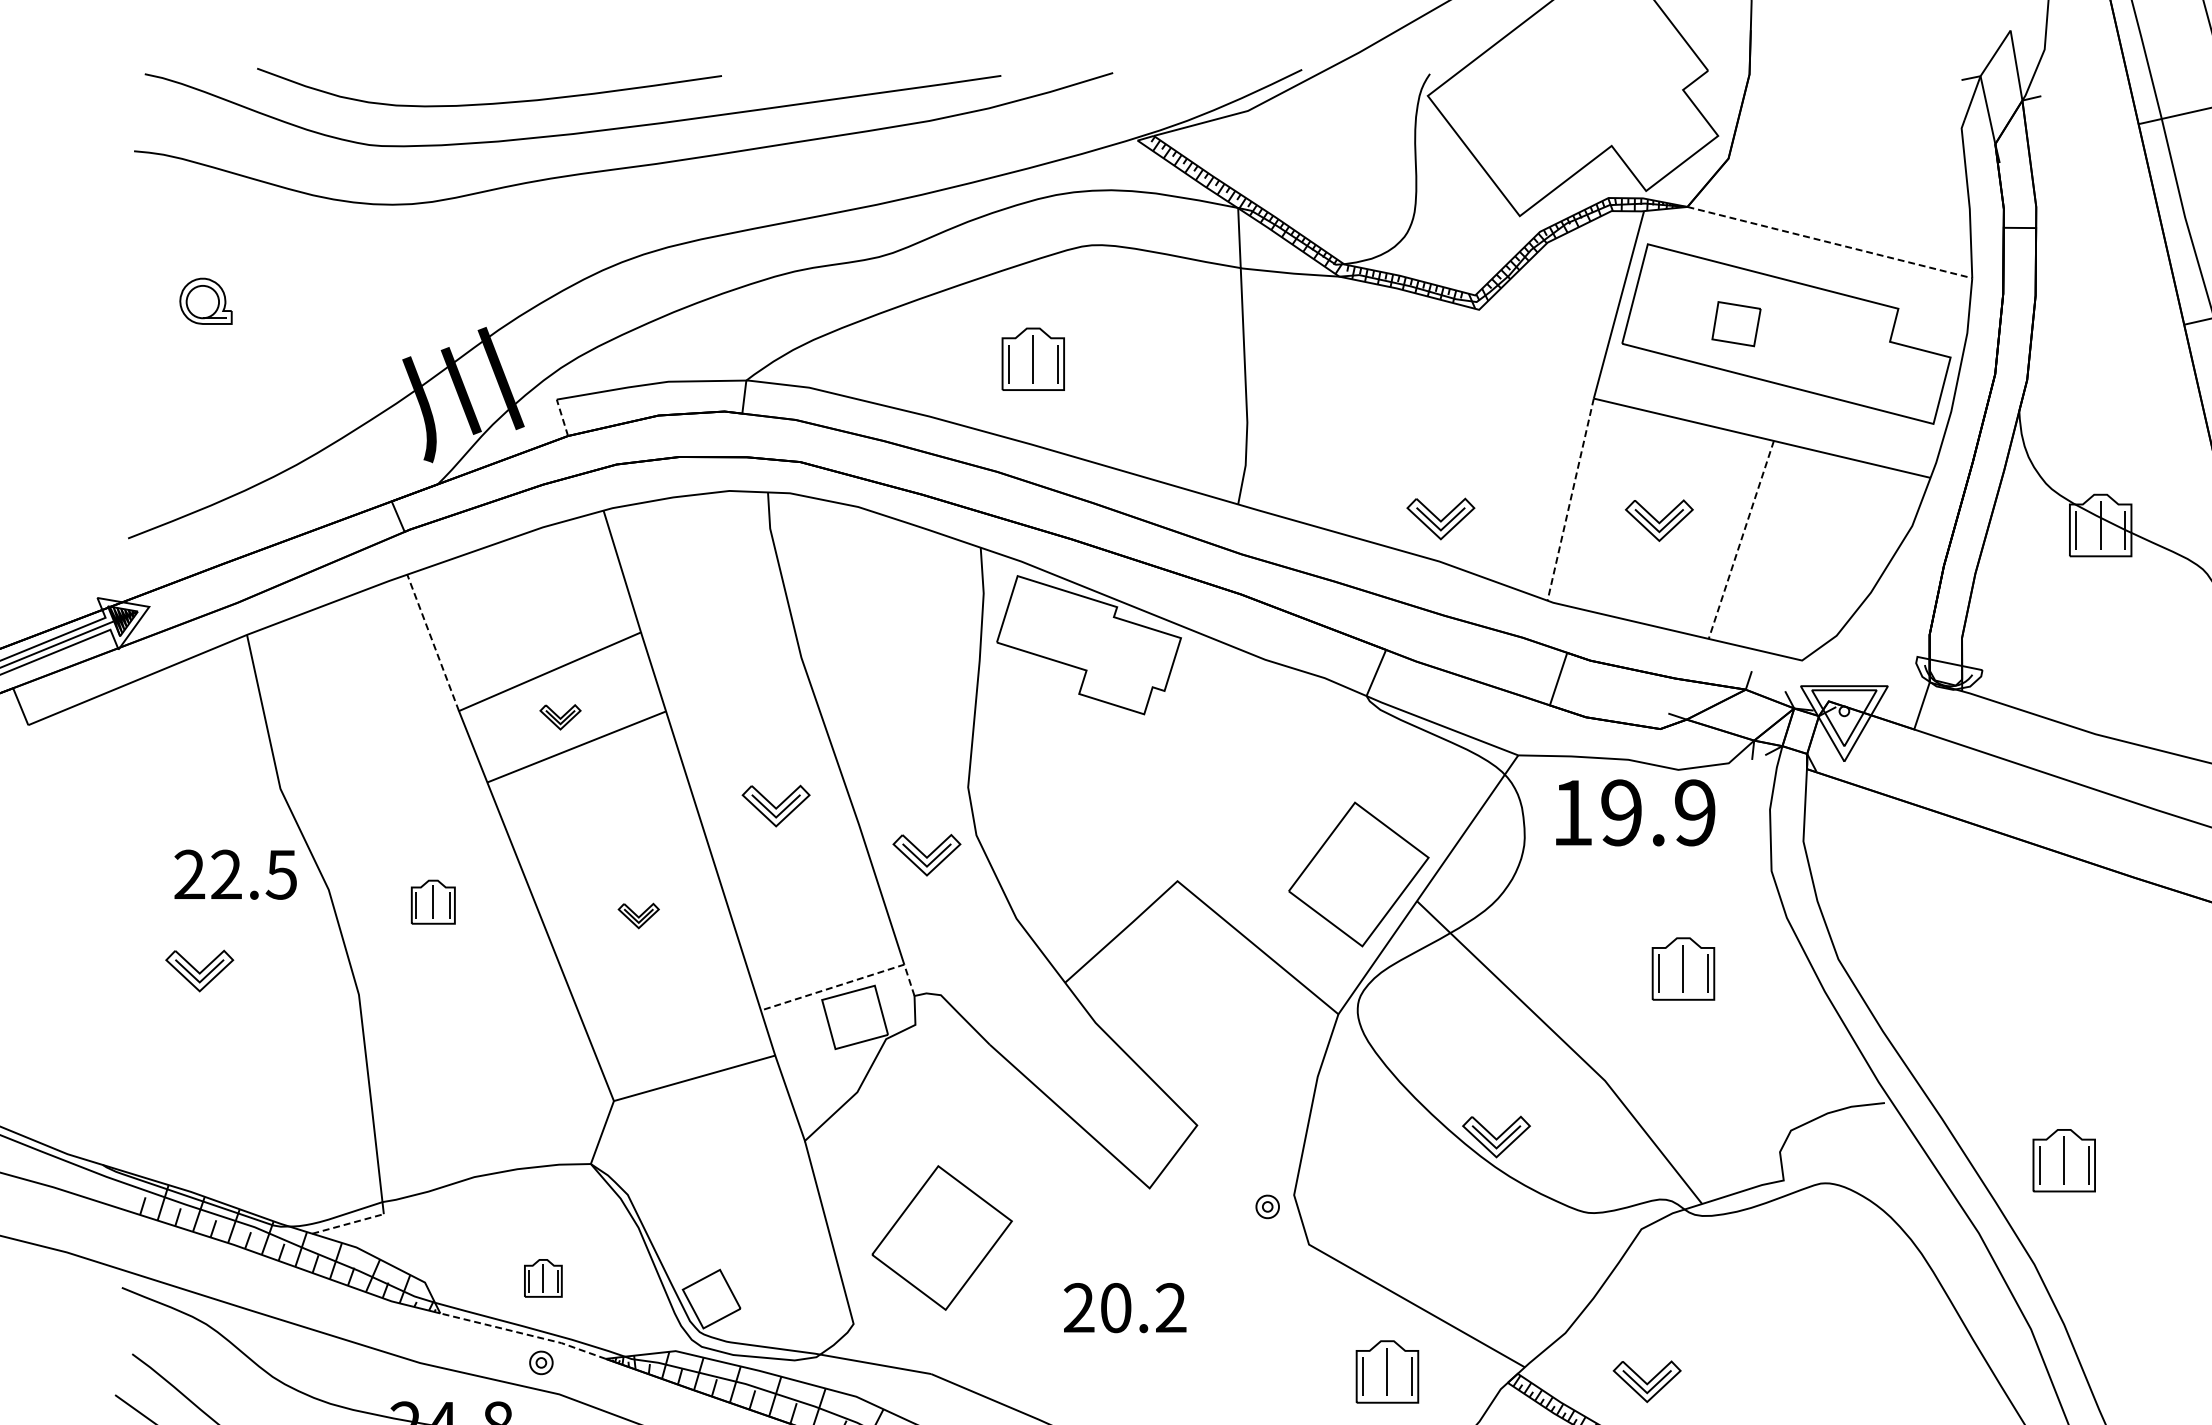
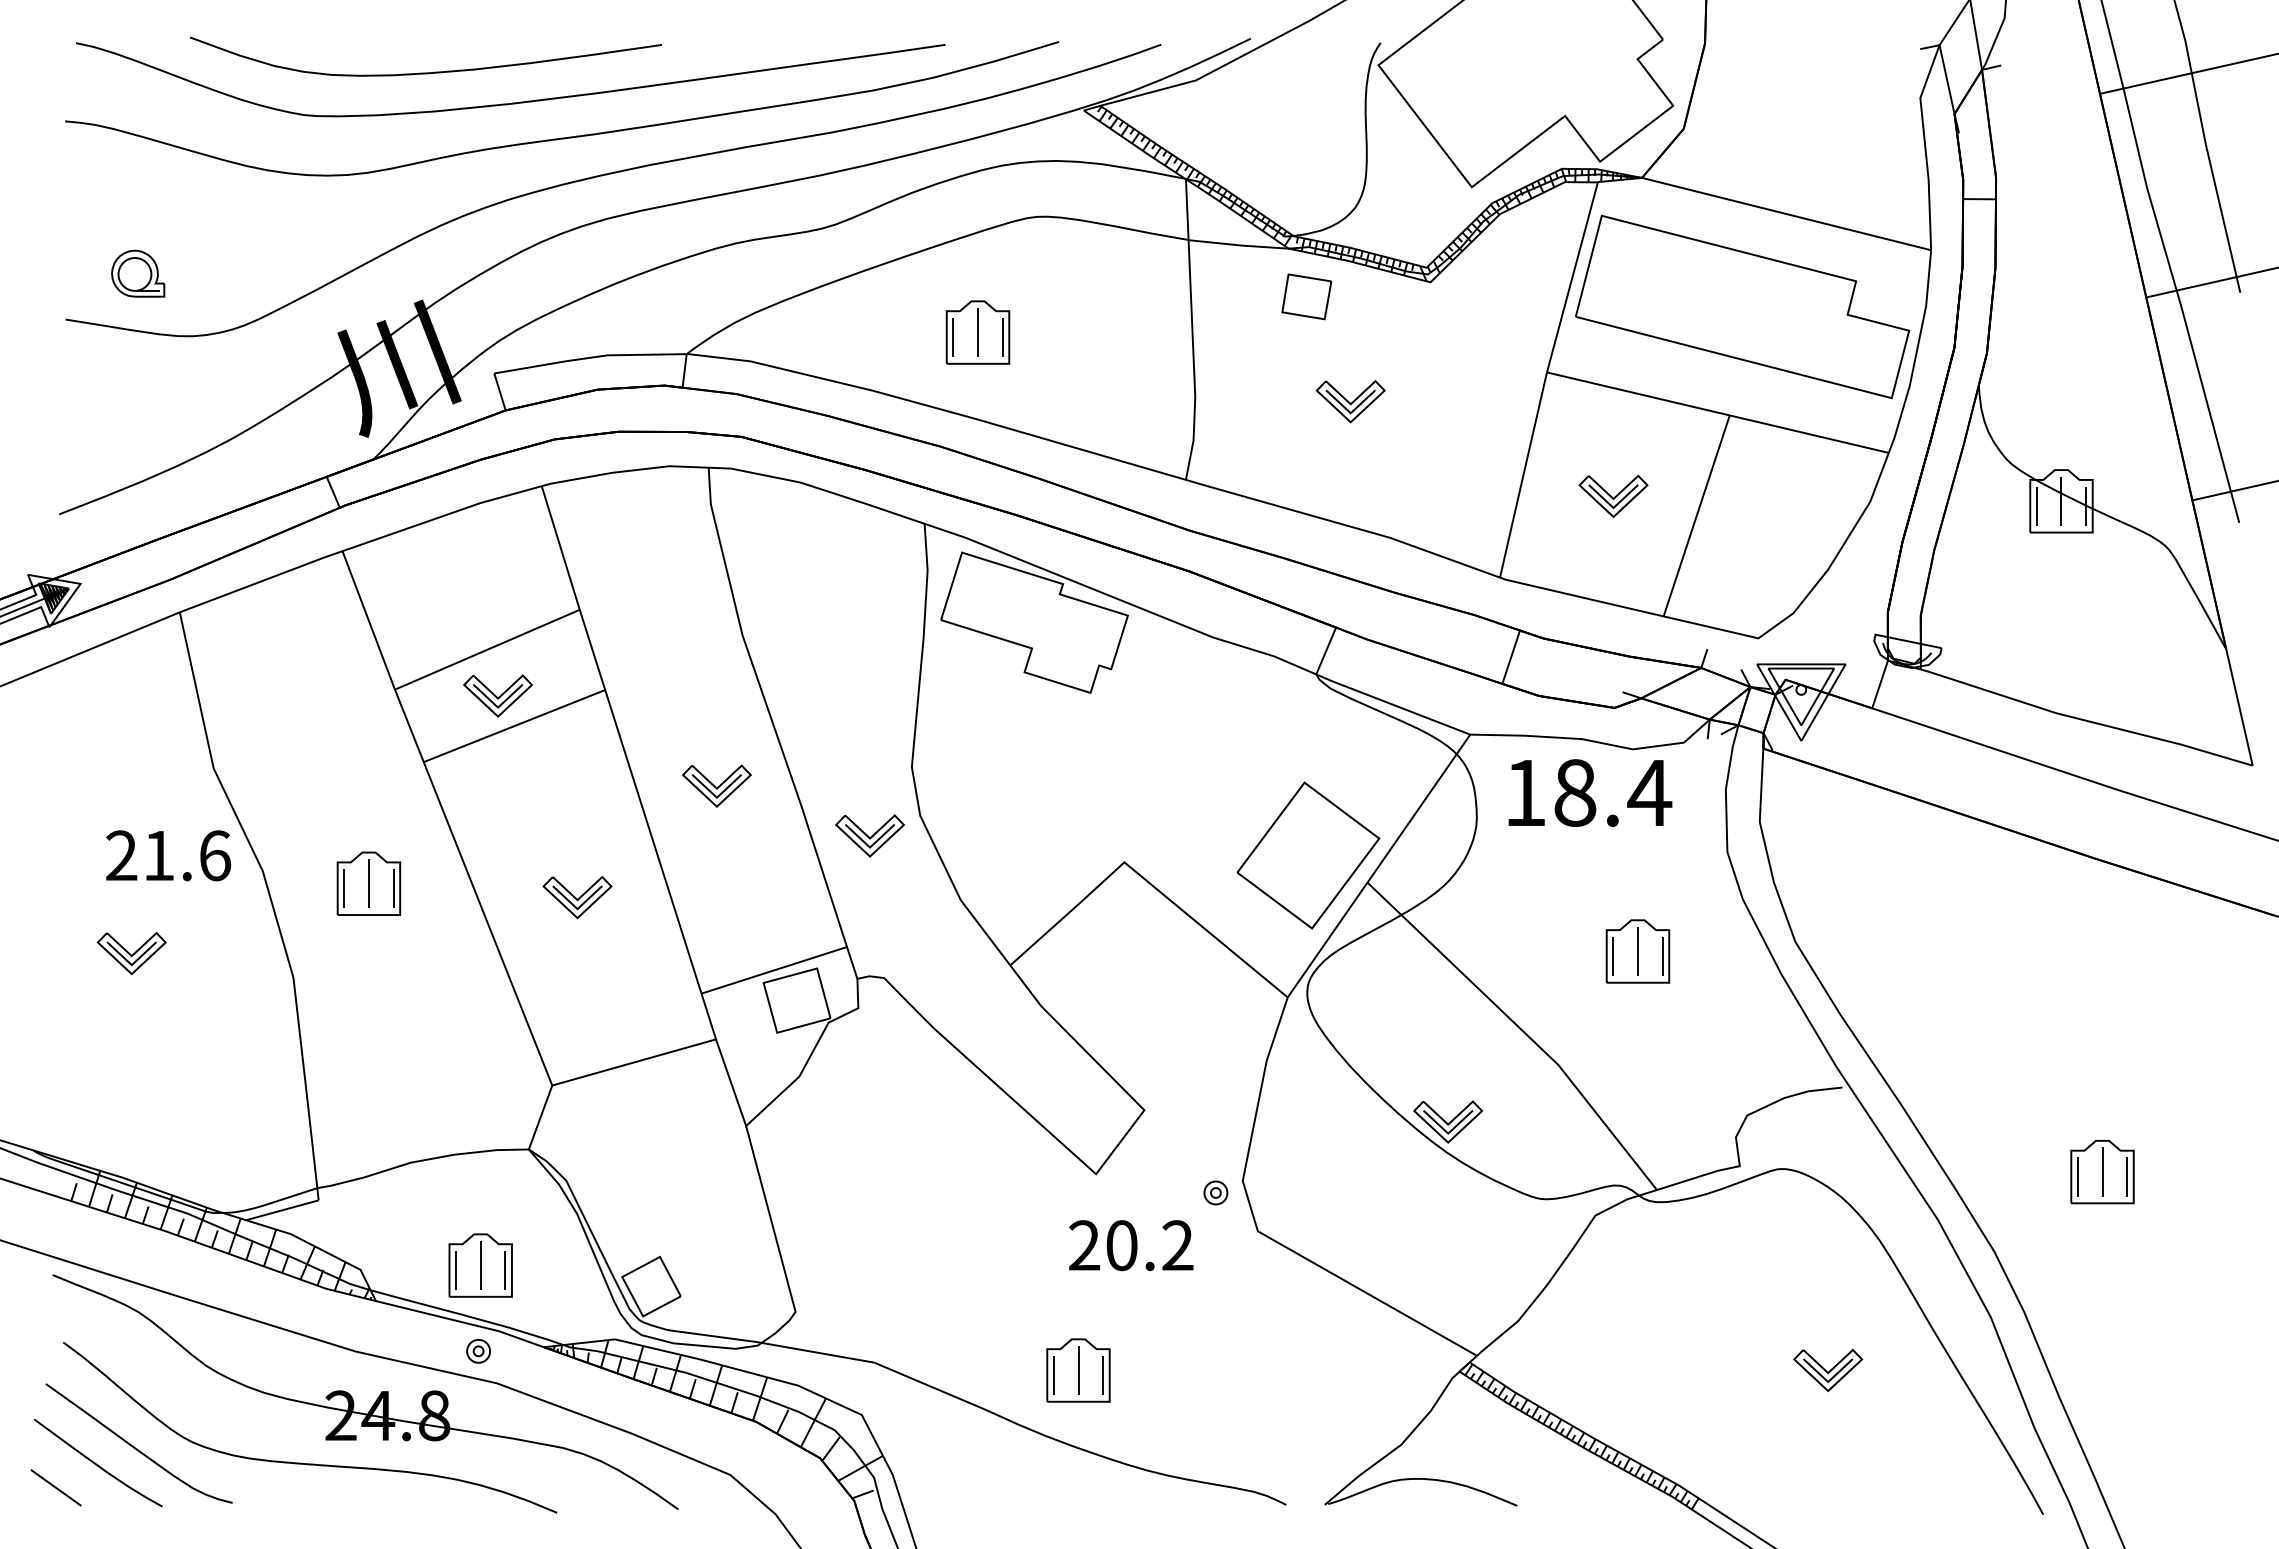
curve: (672, 203) -> (611, 174), added
line: (1829, 243) -> (1786, 214), dashed -> solid
part: (1736, 323) -> (1306, 296), moved
line: (561, 417) -> (499, 391), dashed -> solid
line: (1570, 500) -> (1523, 475), dashed -> solid
part: (1440, 518) -> (1350, 401), moved
line: (1741, 539) -> (1696, 515), dashed -> solid
line: (432, 641) -> (368, 619), dashed -> solid
part: (559, 716) -> (497, 695), size x1.67
text: (1659, 812) -> (1613, 792), 19.9 -> 18.4
text: (254, 874) -> (187, 855), 22.5 -> 21.6
part: (432, 902) -> (368, 883), size x1.43
part: (638, 915) -> (577, 897), size x1.67
line: (848, 982) -> (790, 965), dashed -> solid
part: (2064, 1161) -> (2102, 1172), moved
line: (348, 1224) -> (282, 1210), dashed -> solid
part: (942, 1237) -> (885, 1224), removed
part: (543, 1278) -> (480, 1265), size x1.67
text: (1125, 1307) -> (1131, 1245), moved
line: (524, 1333) -> (461, 1321), dashed -> solid
part: (1387, 1371) -> (1078, 1370), moved
part: (1647, 1381) -> (1828, 1370), moved

